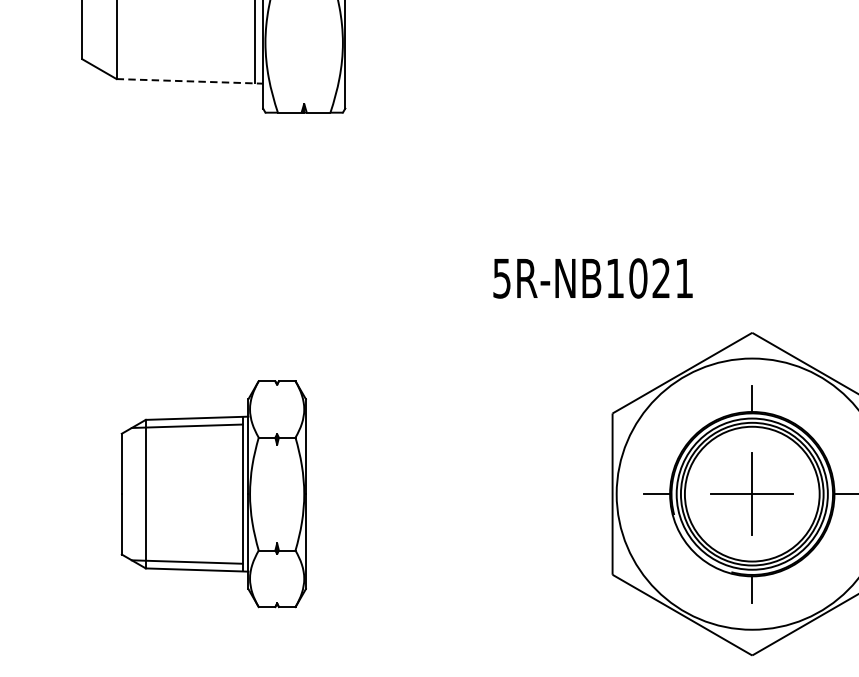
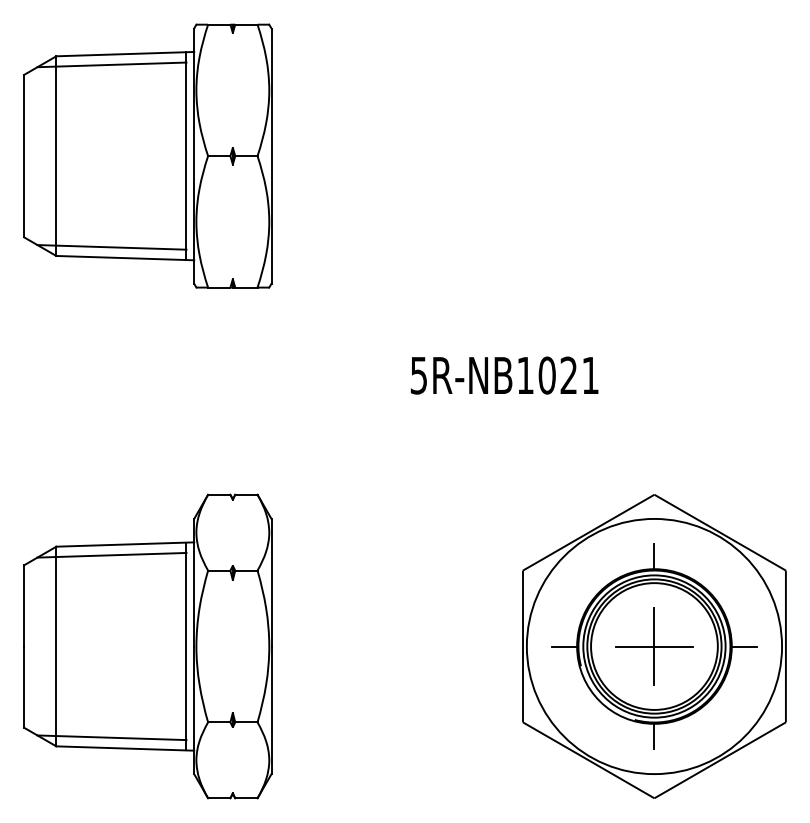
line: (175, 70) -> (111, 247), added
line: (190, 81) -> (125, 258), dashed -> solid
text: (592, 278) -> (504, 375), moved
part: (213, 494) -> (147, 646), size x1.43

